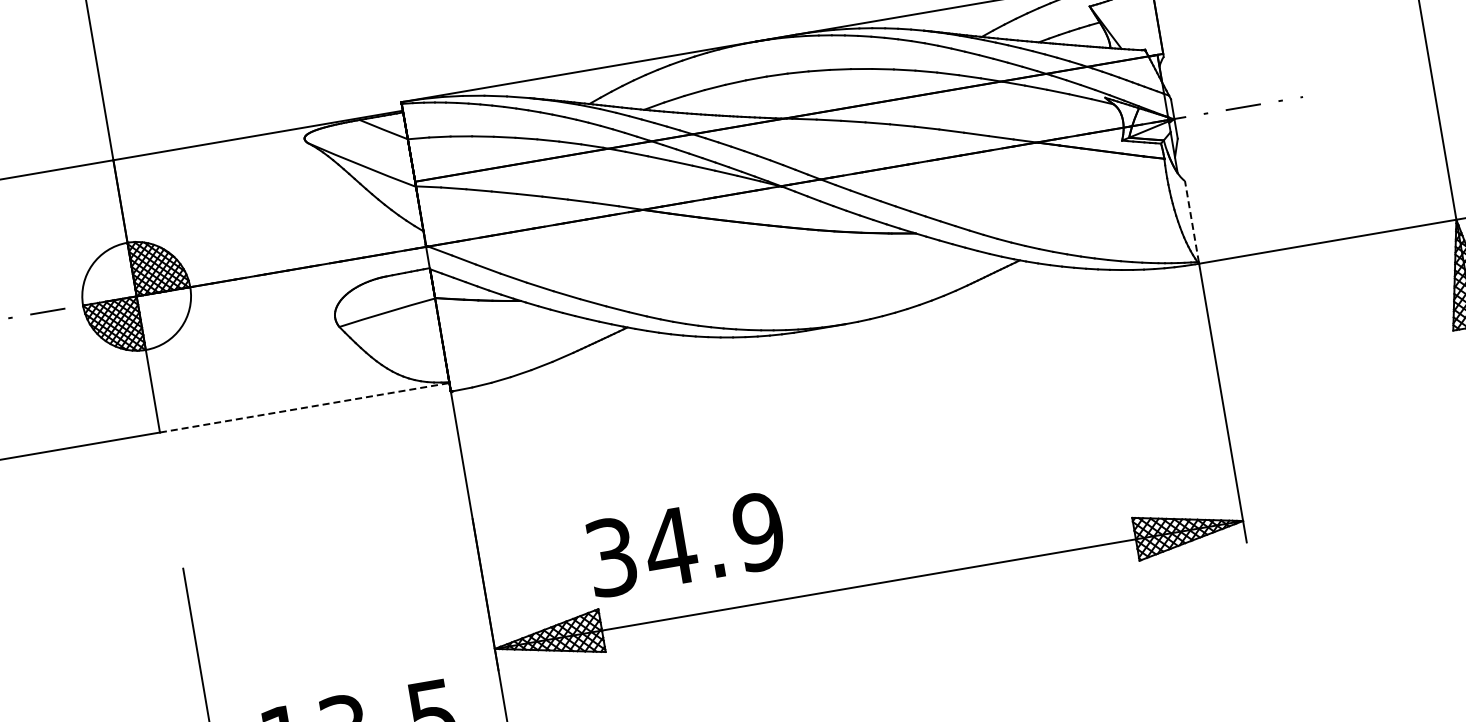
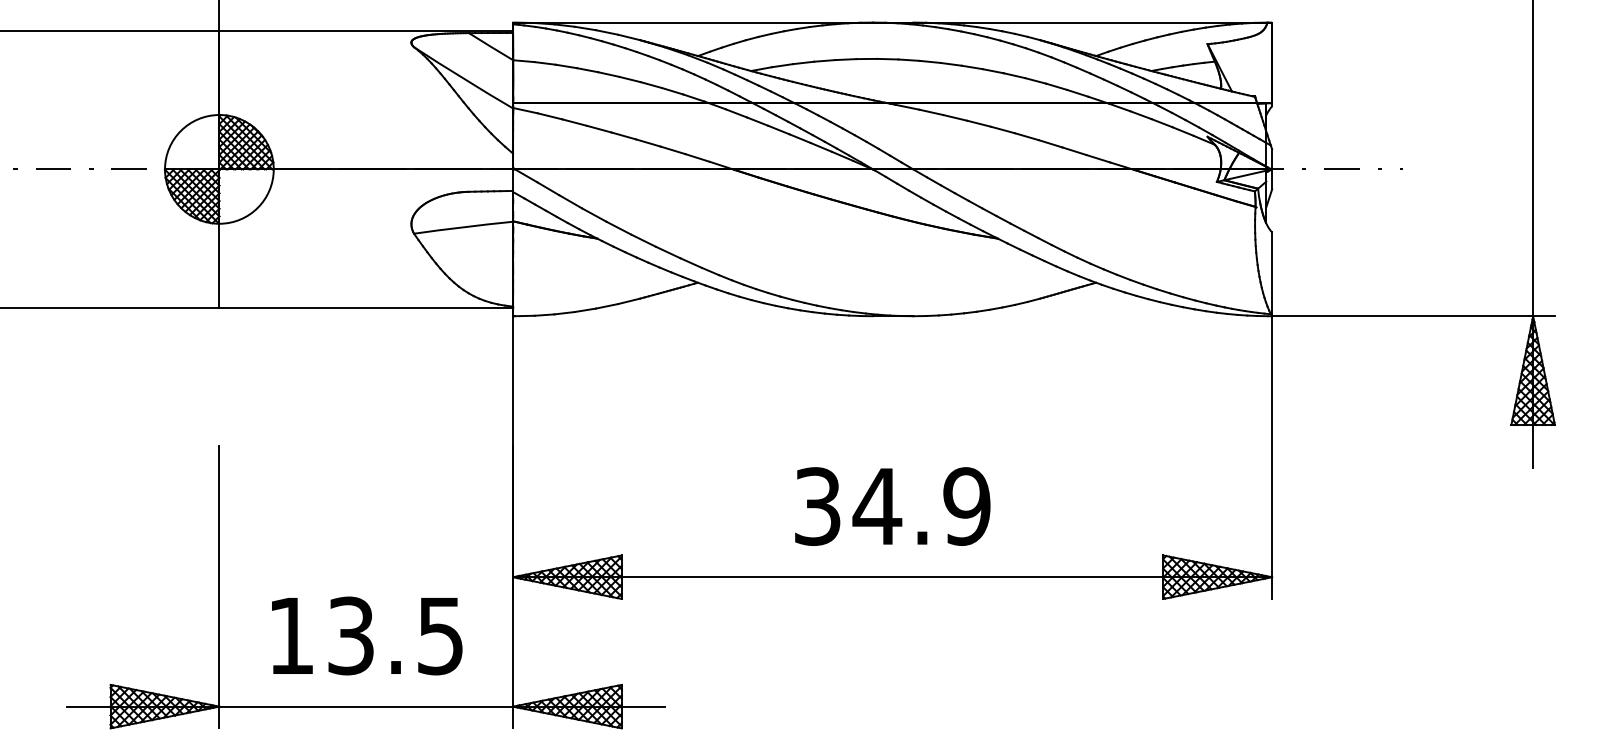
line: (1192, 221) -> (1272, 273), dashed -> solid
line: (304, 407) -> (366, 307), dashed -> solid
text: (685, 544) -> (892, 506), moved

